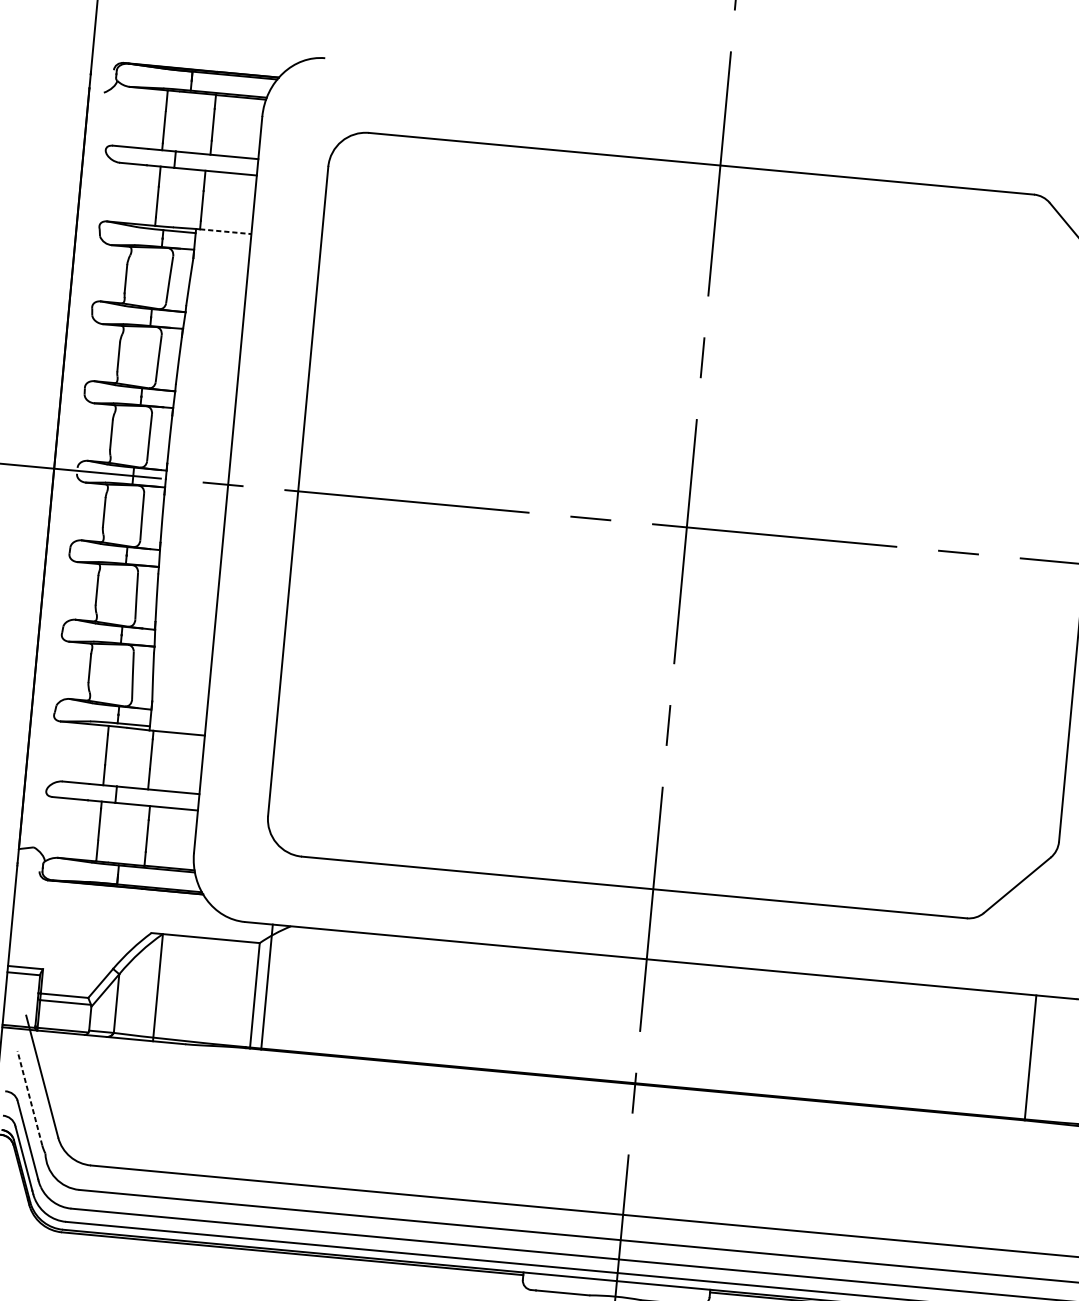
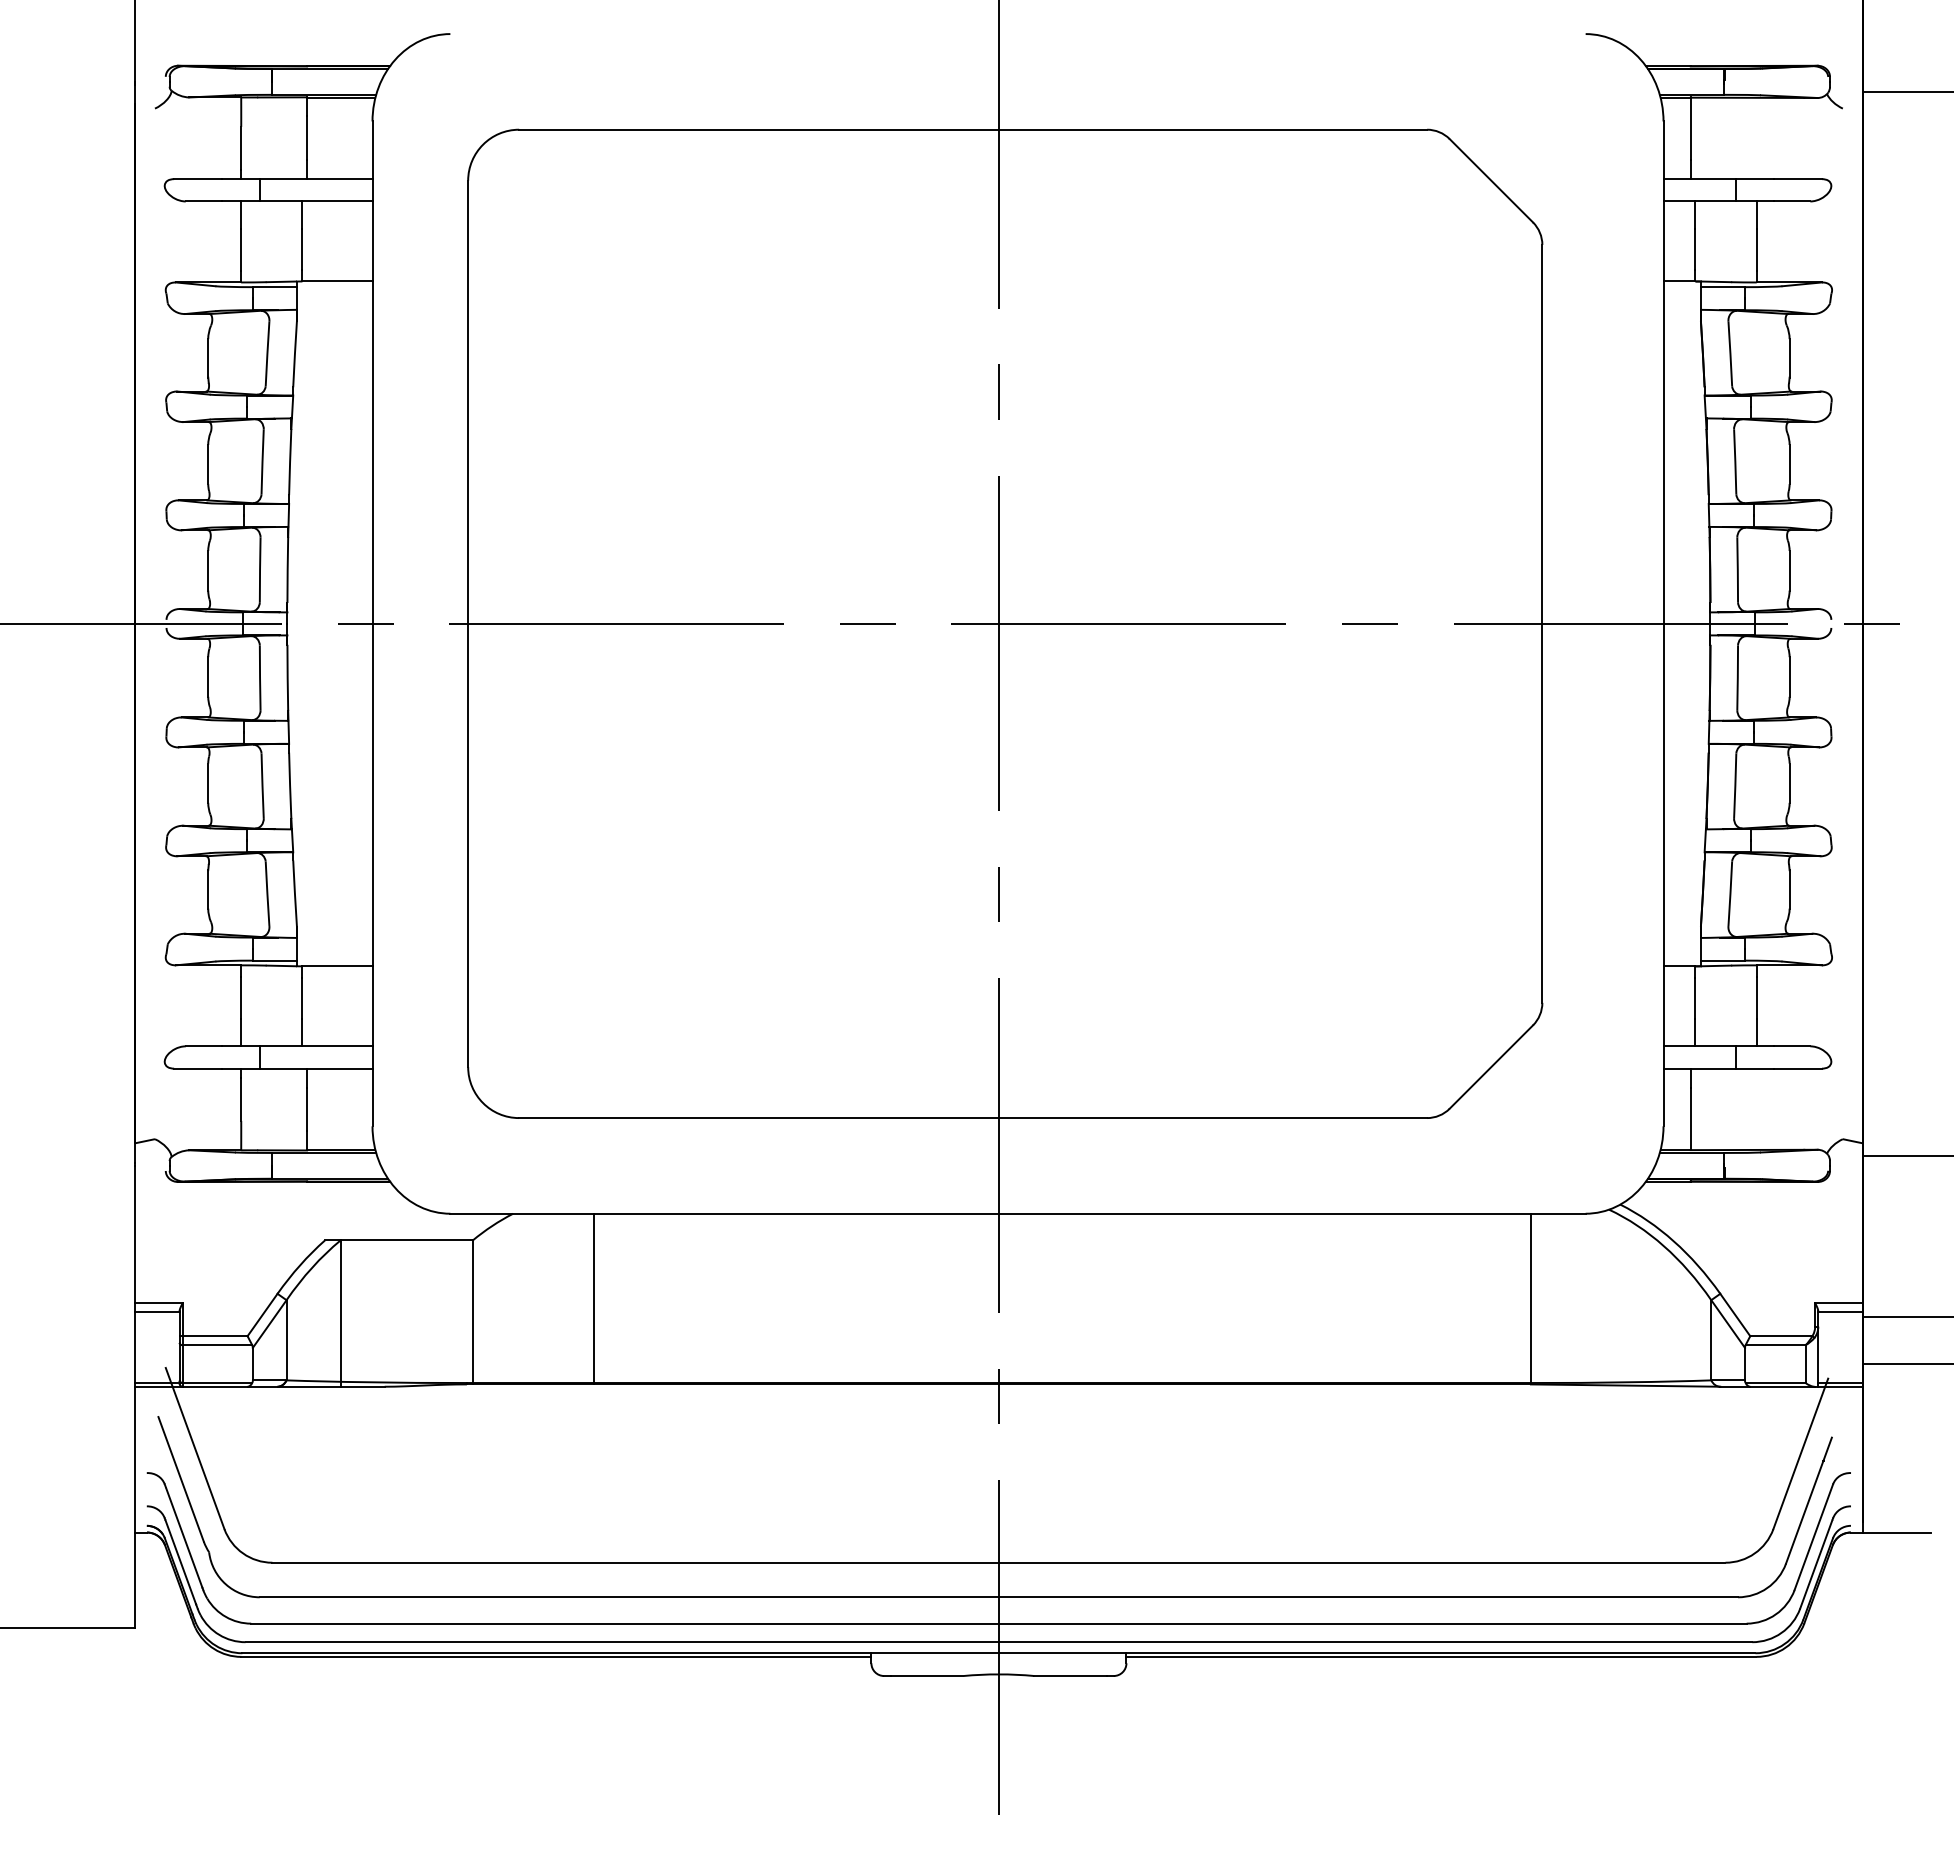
line: (225, 231) -> (337, 281), dashed -> solid
line: (267, 986) -> (594, 1298), moved
line: (29, 1097) -> (180, 1478), dashed -> solid

